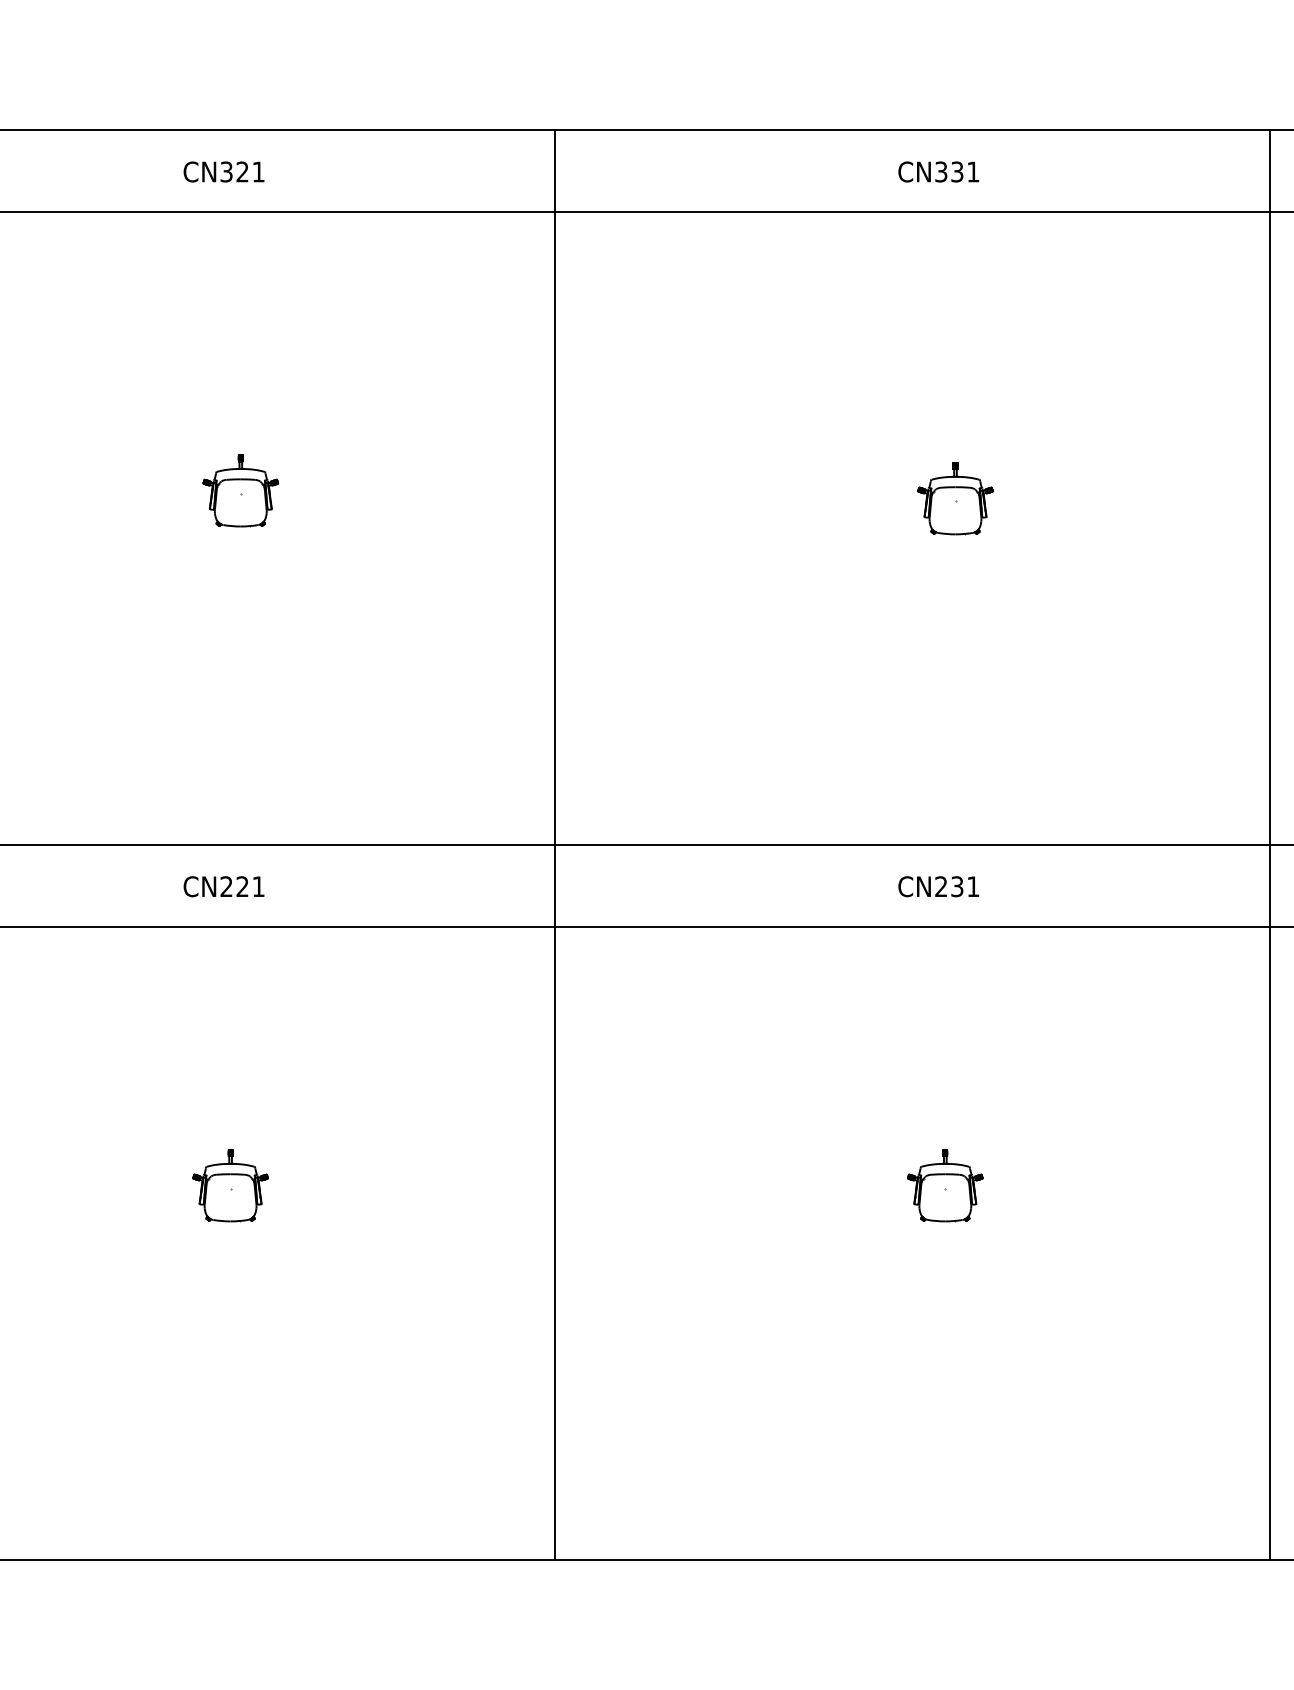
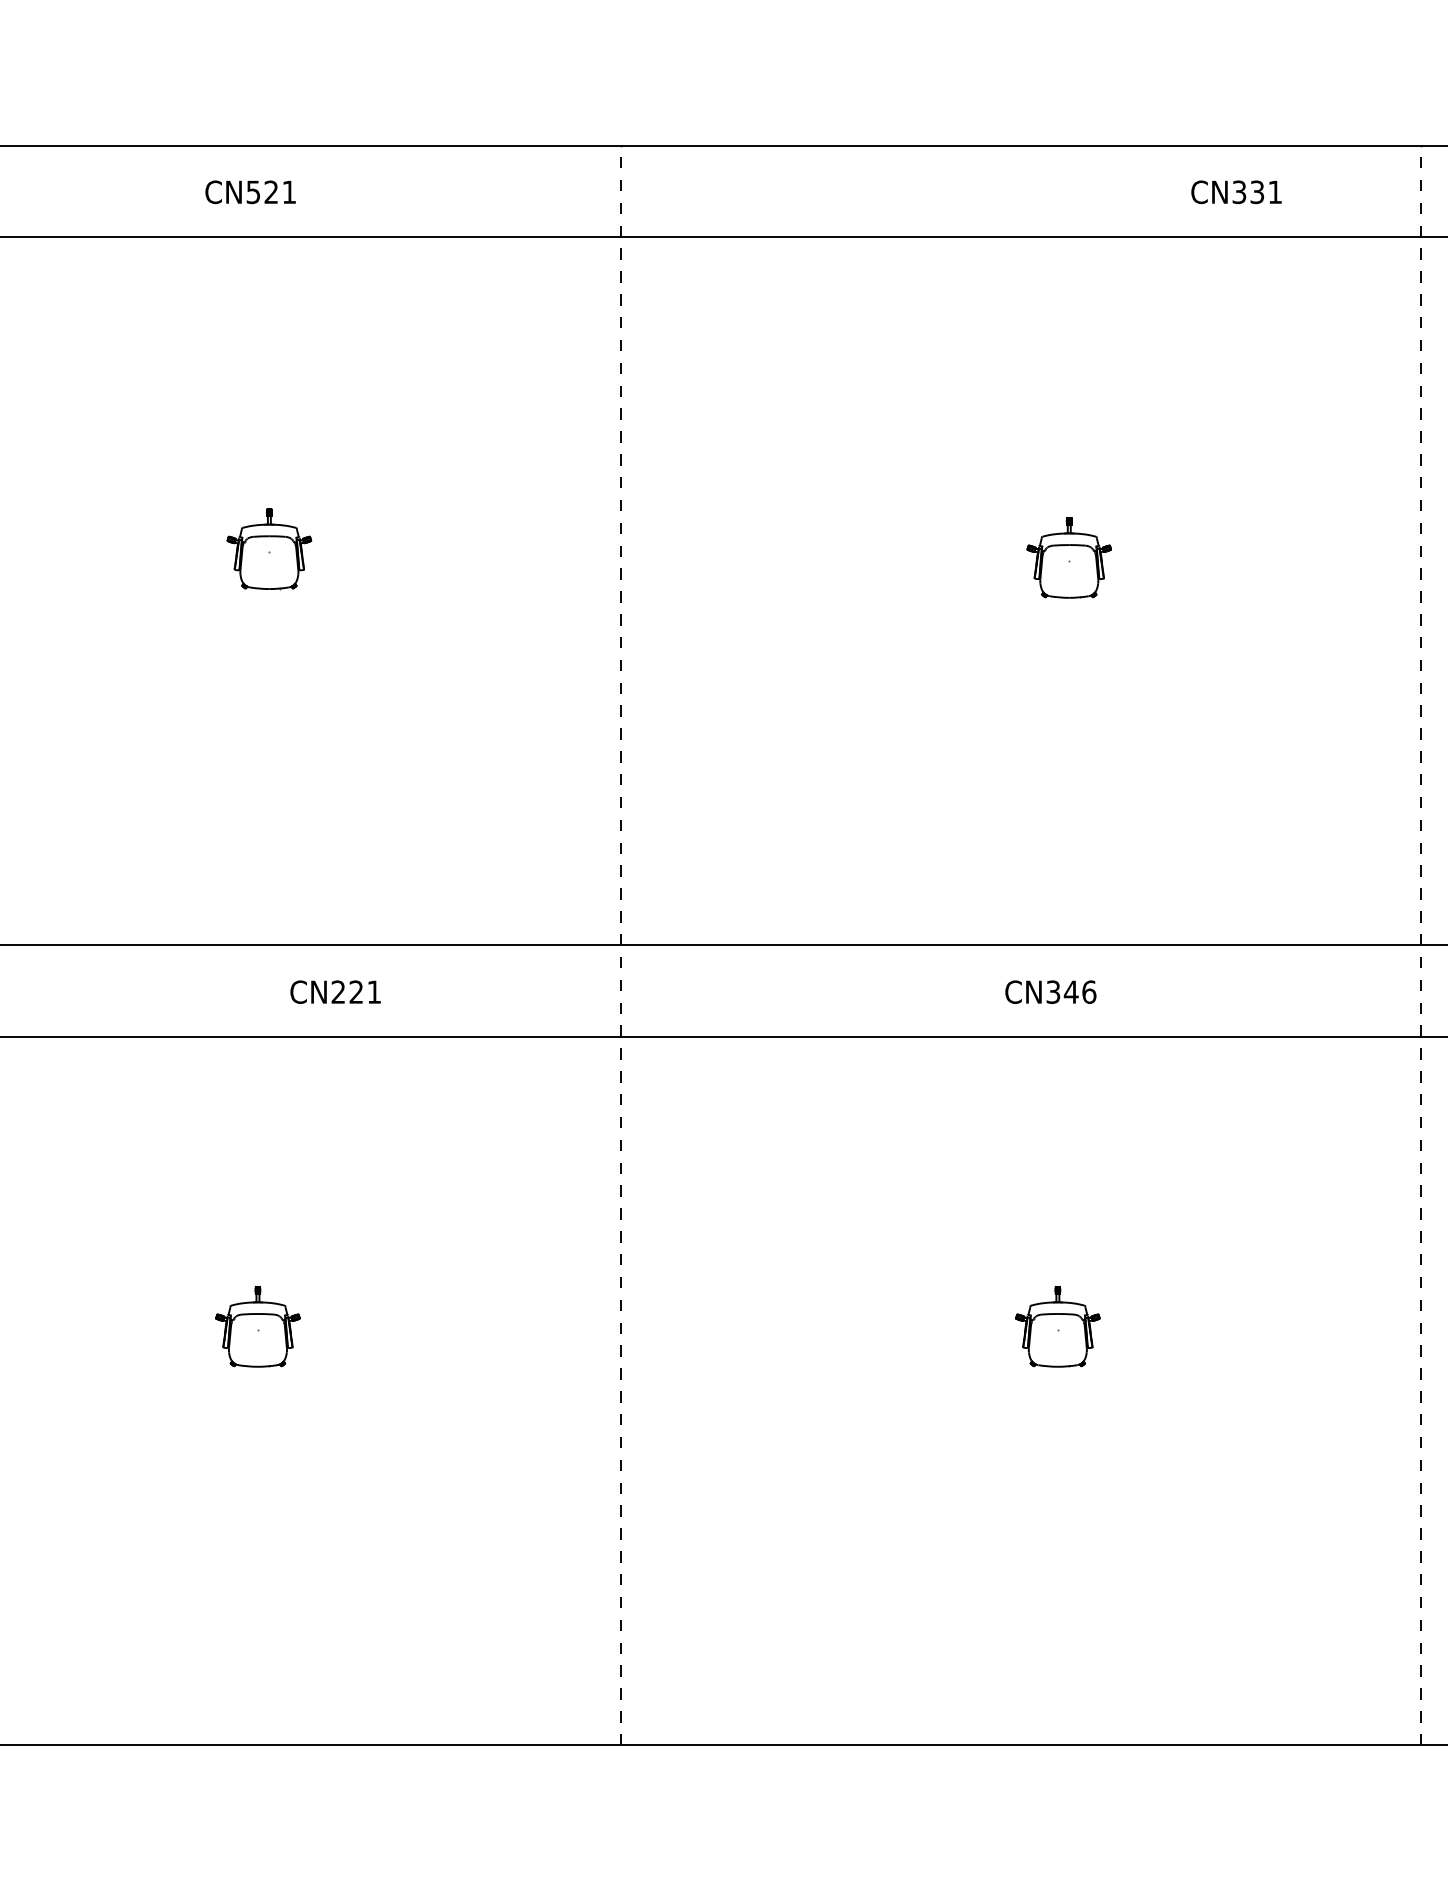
text: (226, 171) -> (253, 191), CN321 -> CN521
text: (938, 172) -> (1236, 192), moved
line: (555, 845) -> (621, 945), solid -> dashed
line: (1269, 845) -> (1420, 945), solid -> dashed
text: (223, 886) -> (335, 991), moved
text: (957, 886) -> (1071, 991), CN231 -> CN346

